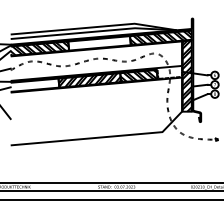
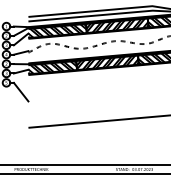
hatch: (99, 43) -> (117, 25), added
hatch: (34, 84) -> (52, 66), added

